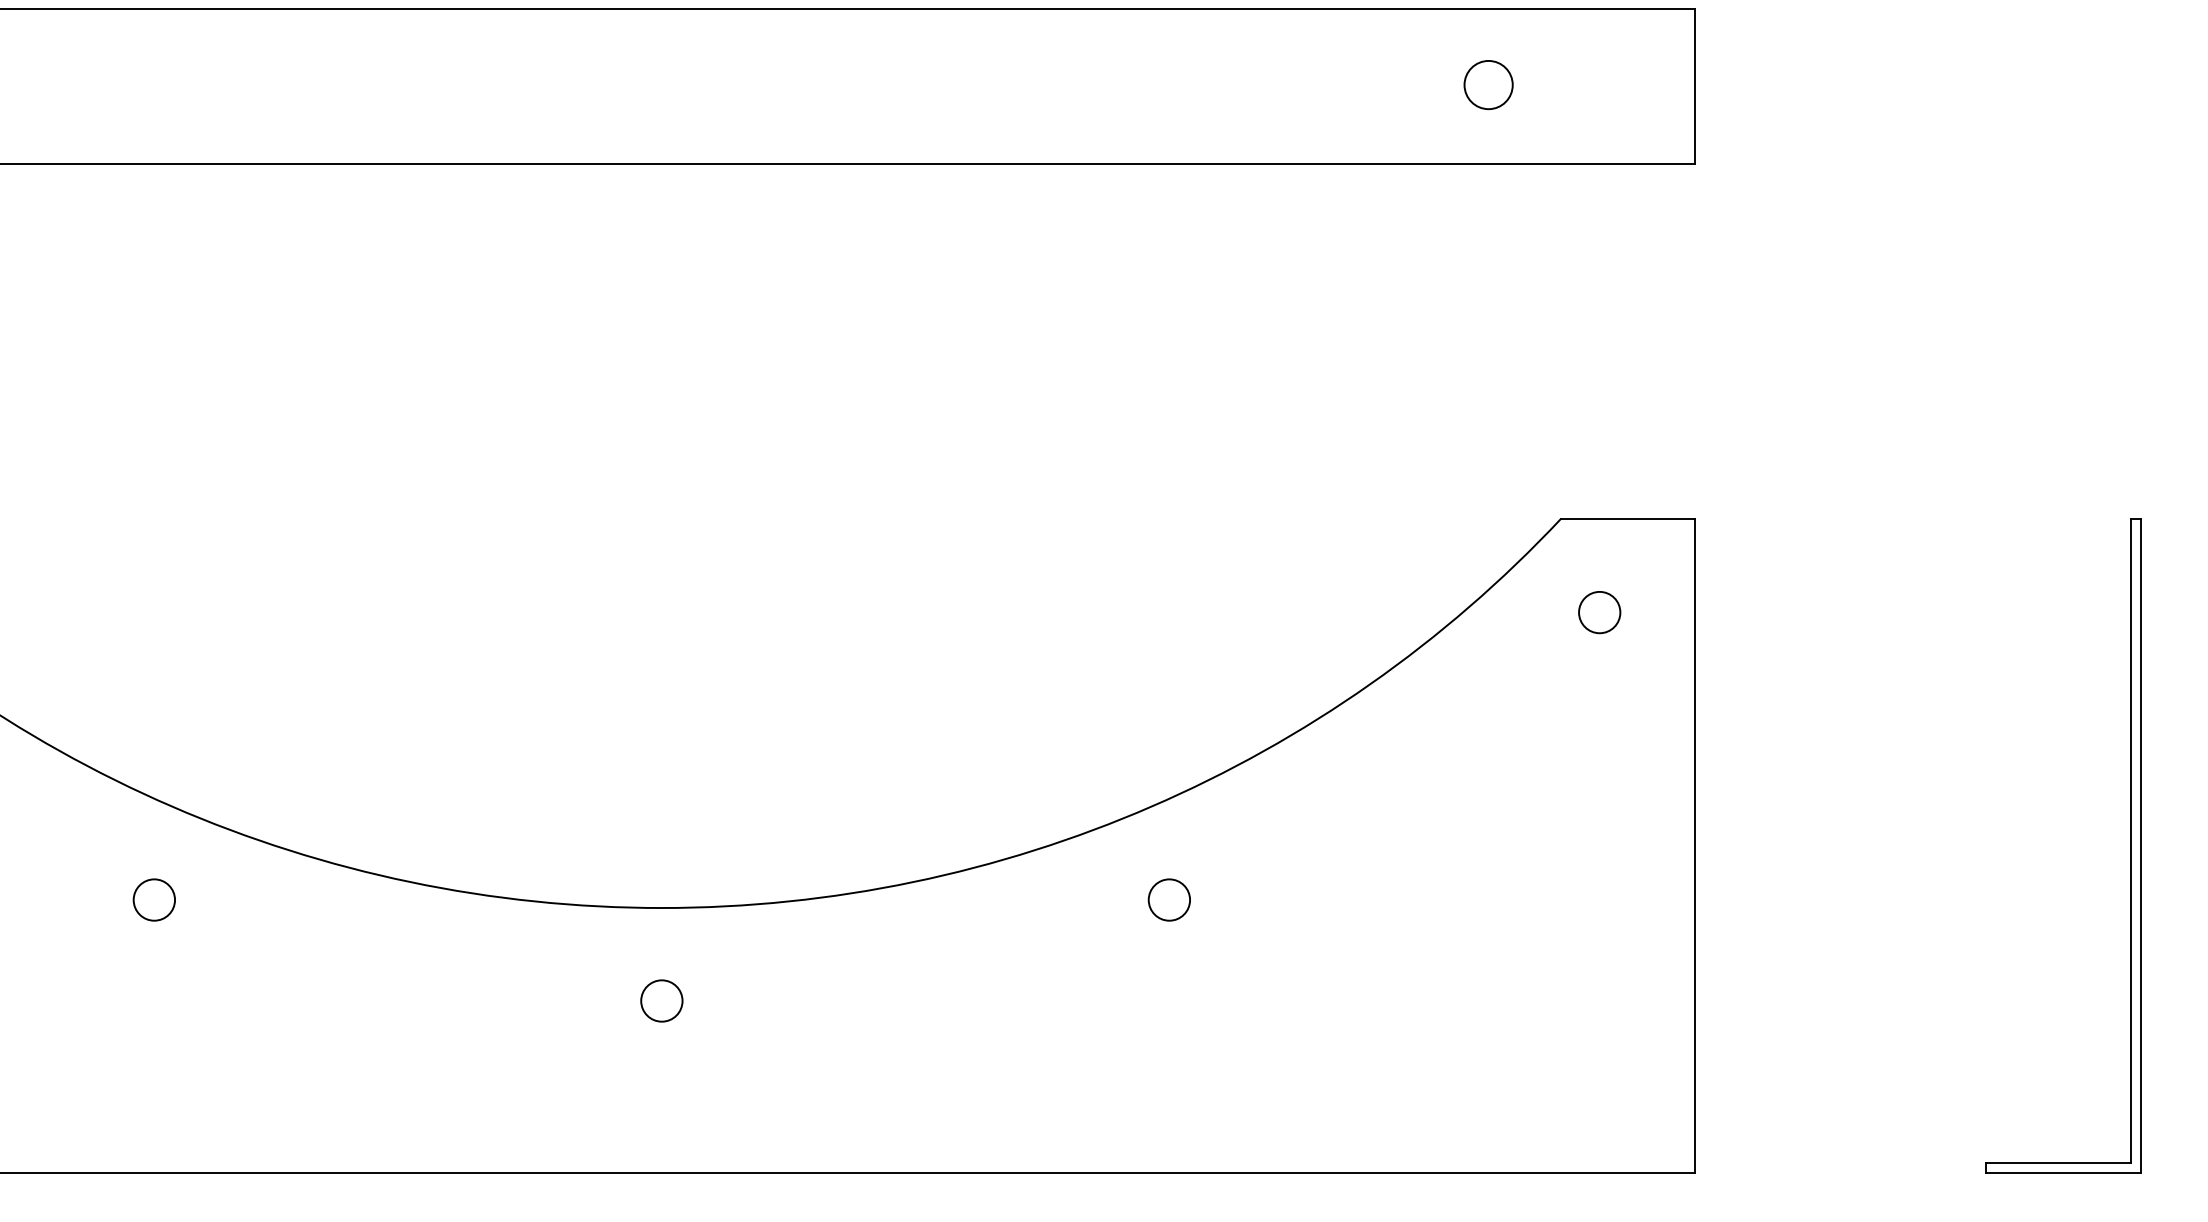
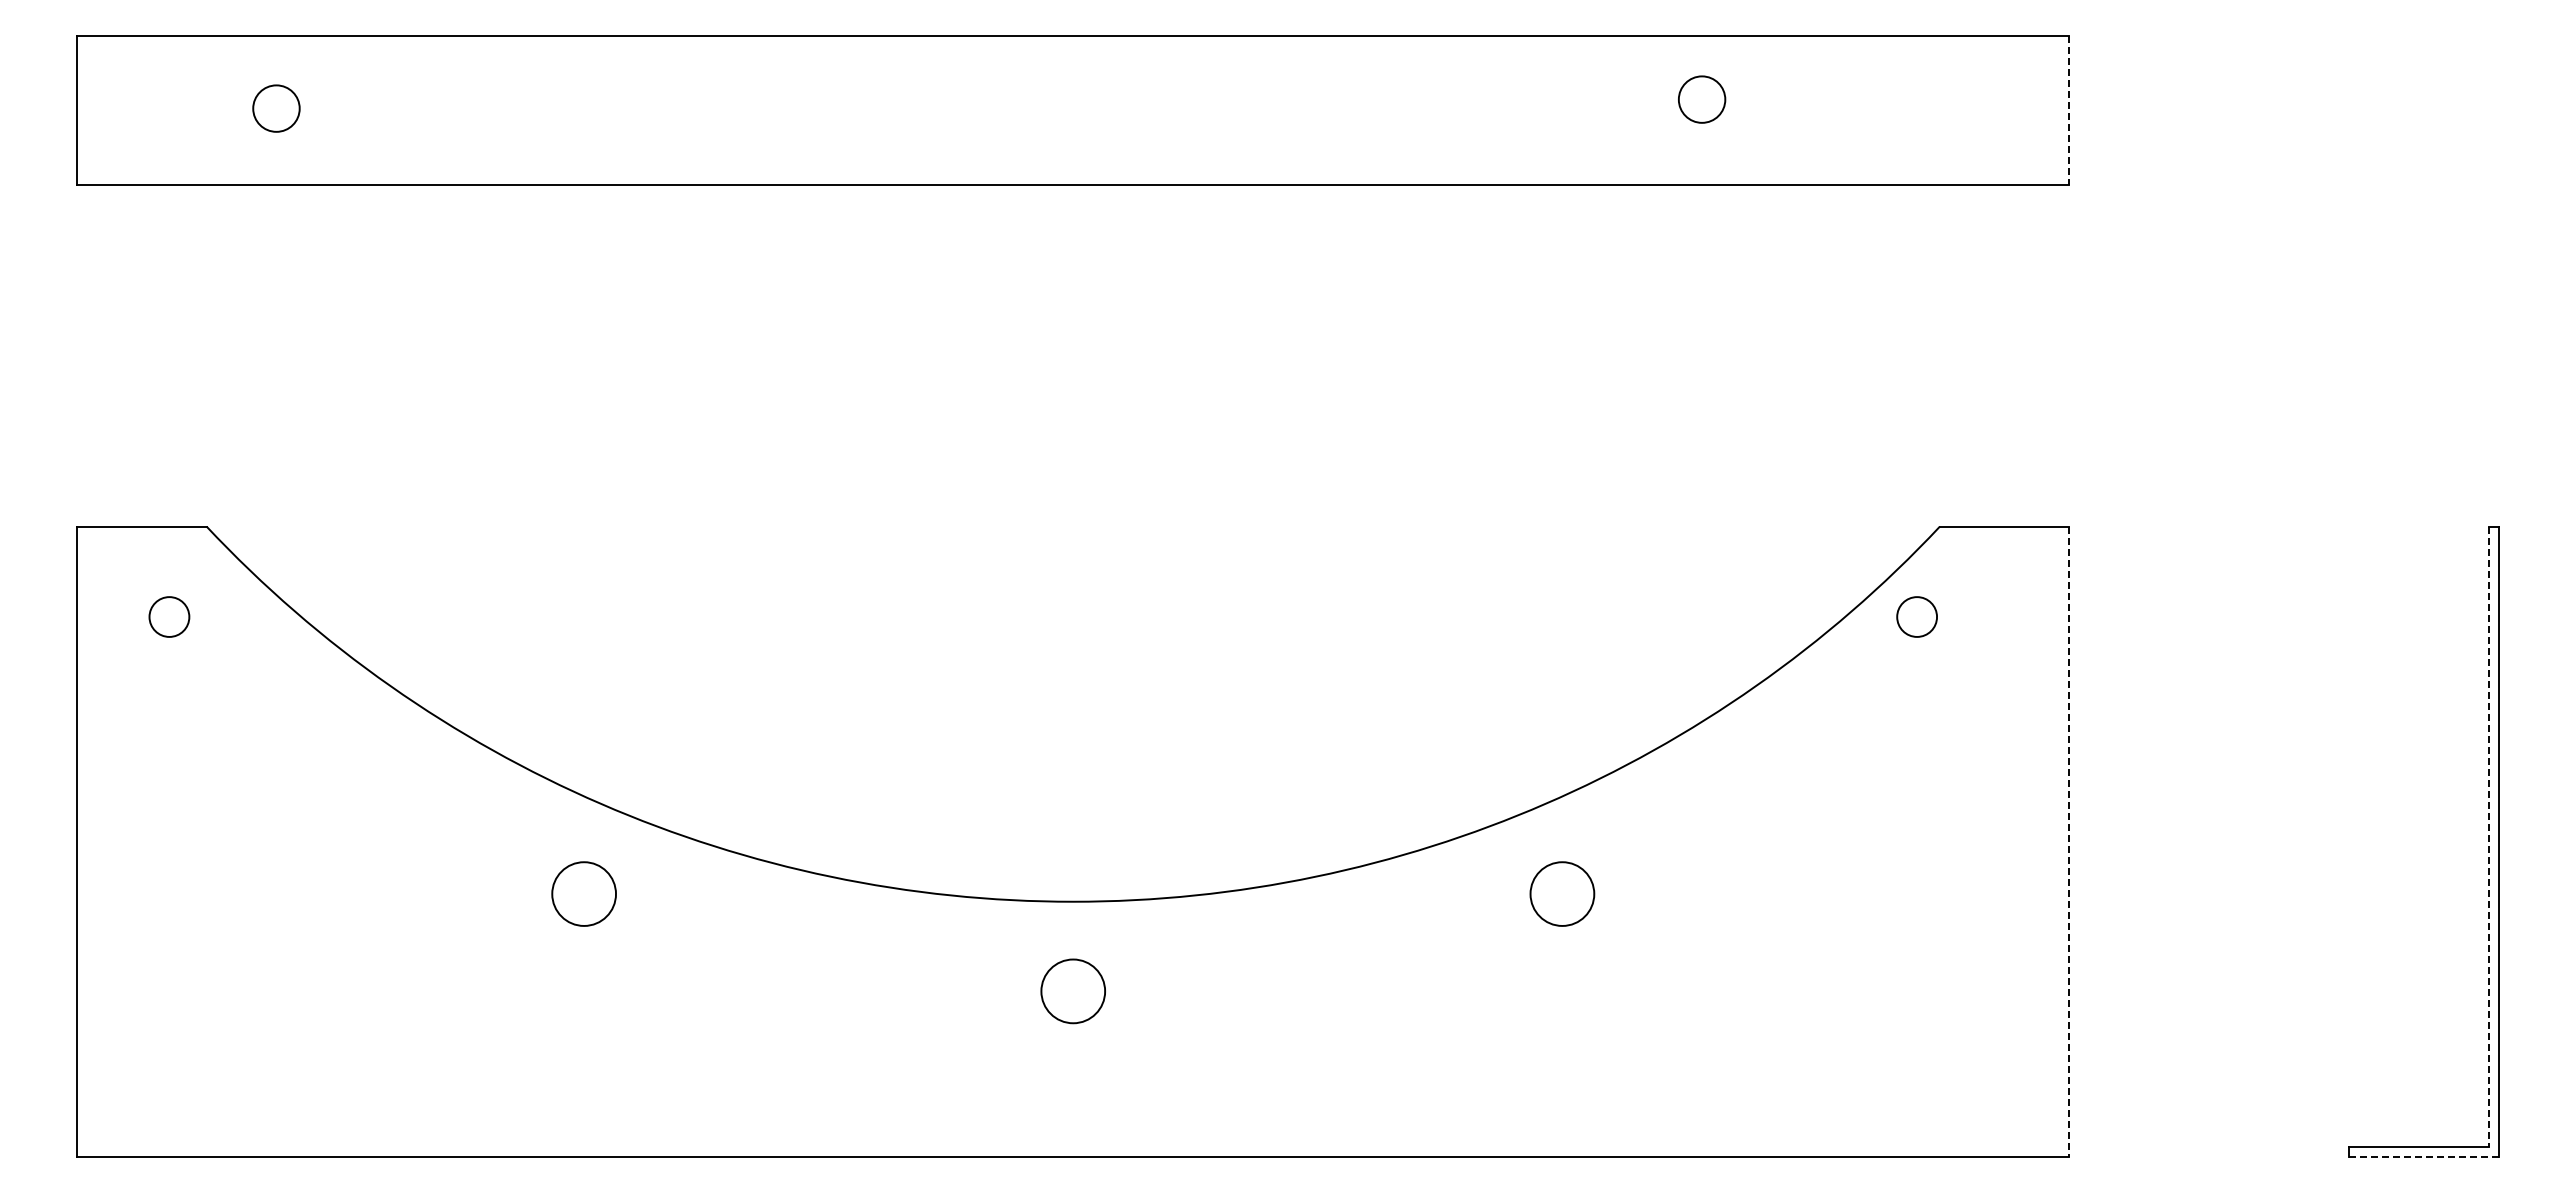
circle: (1489, 84) -> (1702, 99), moved
line: (1695, 87) -> (2069, 110), solid -> dashed
circle: (1599, 612) -> (1916, 616), moved
line: (2130, 841) -> (2488, 837), solid -> dashed
line: (1695, 846) -> (2069, 842), solid -> dashed
circle: (154, 900) -> (584, 894), size x1.6
circle: (1169, 900) -> (1562, 894), size x1.6
circle: (662, 1001) -> (1073, 991), size x1.6
line: (2063, 1173) -> (2424, 1157), solid -> dashed

